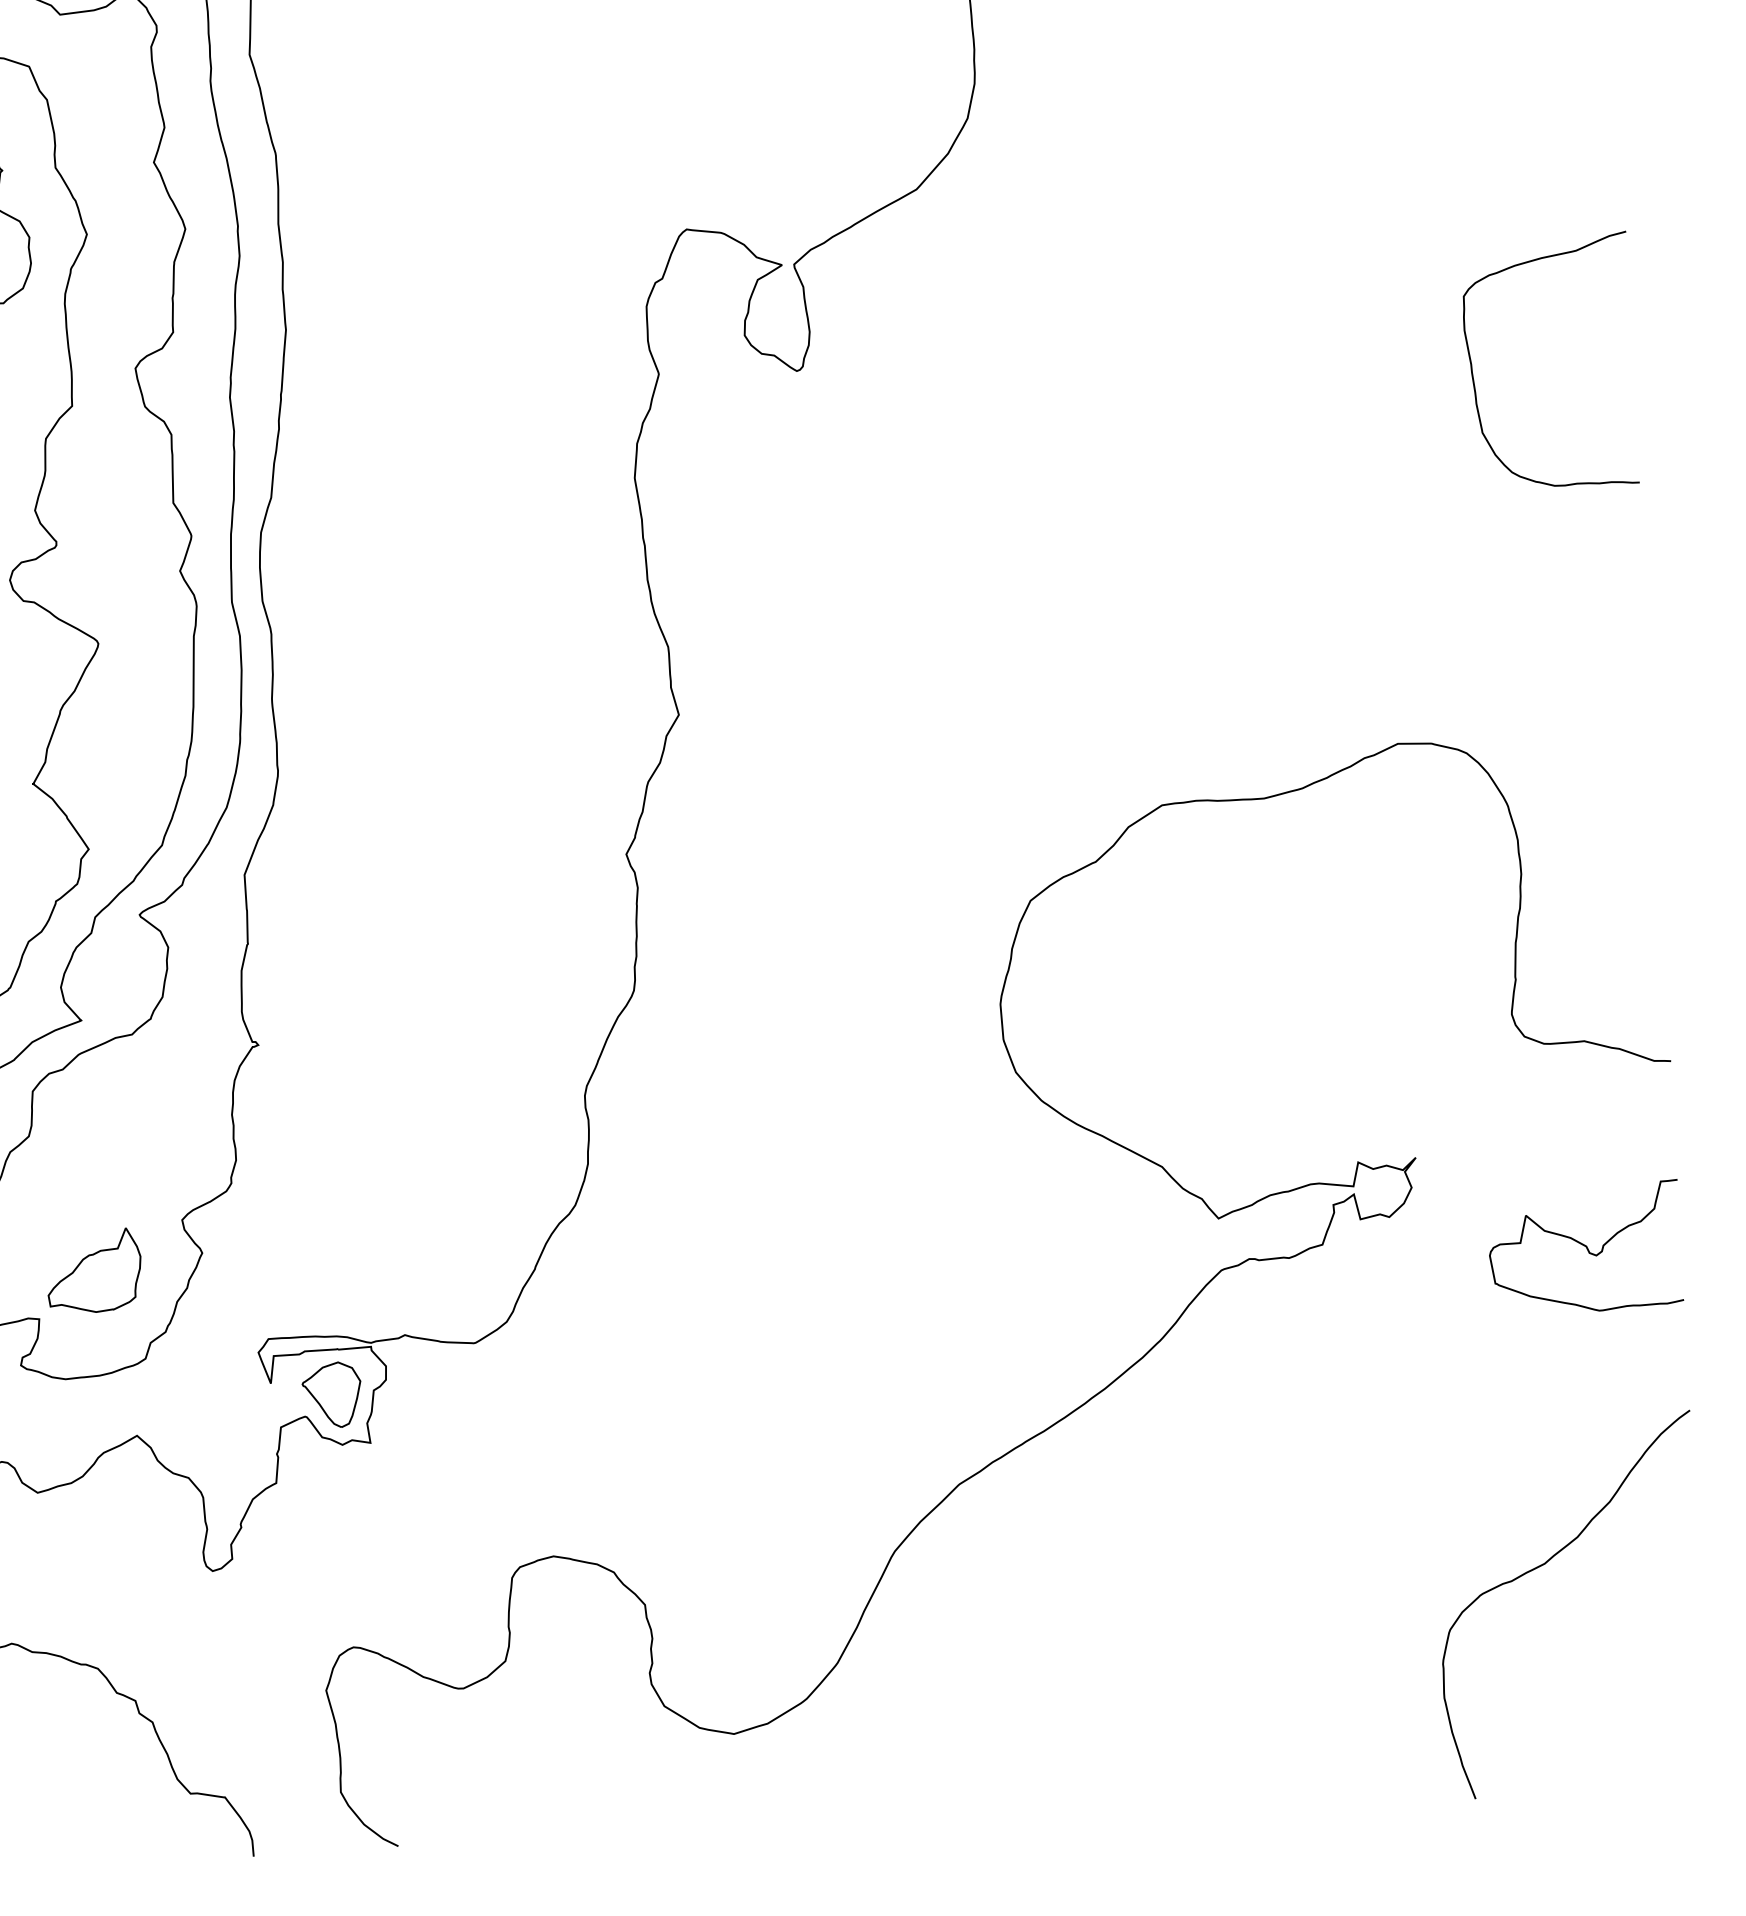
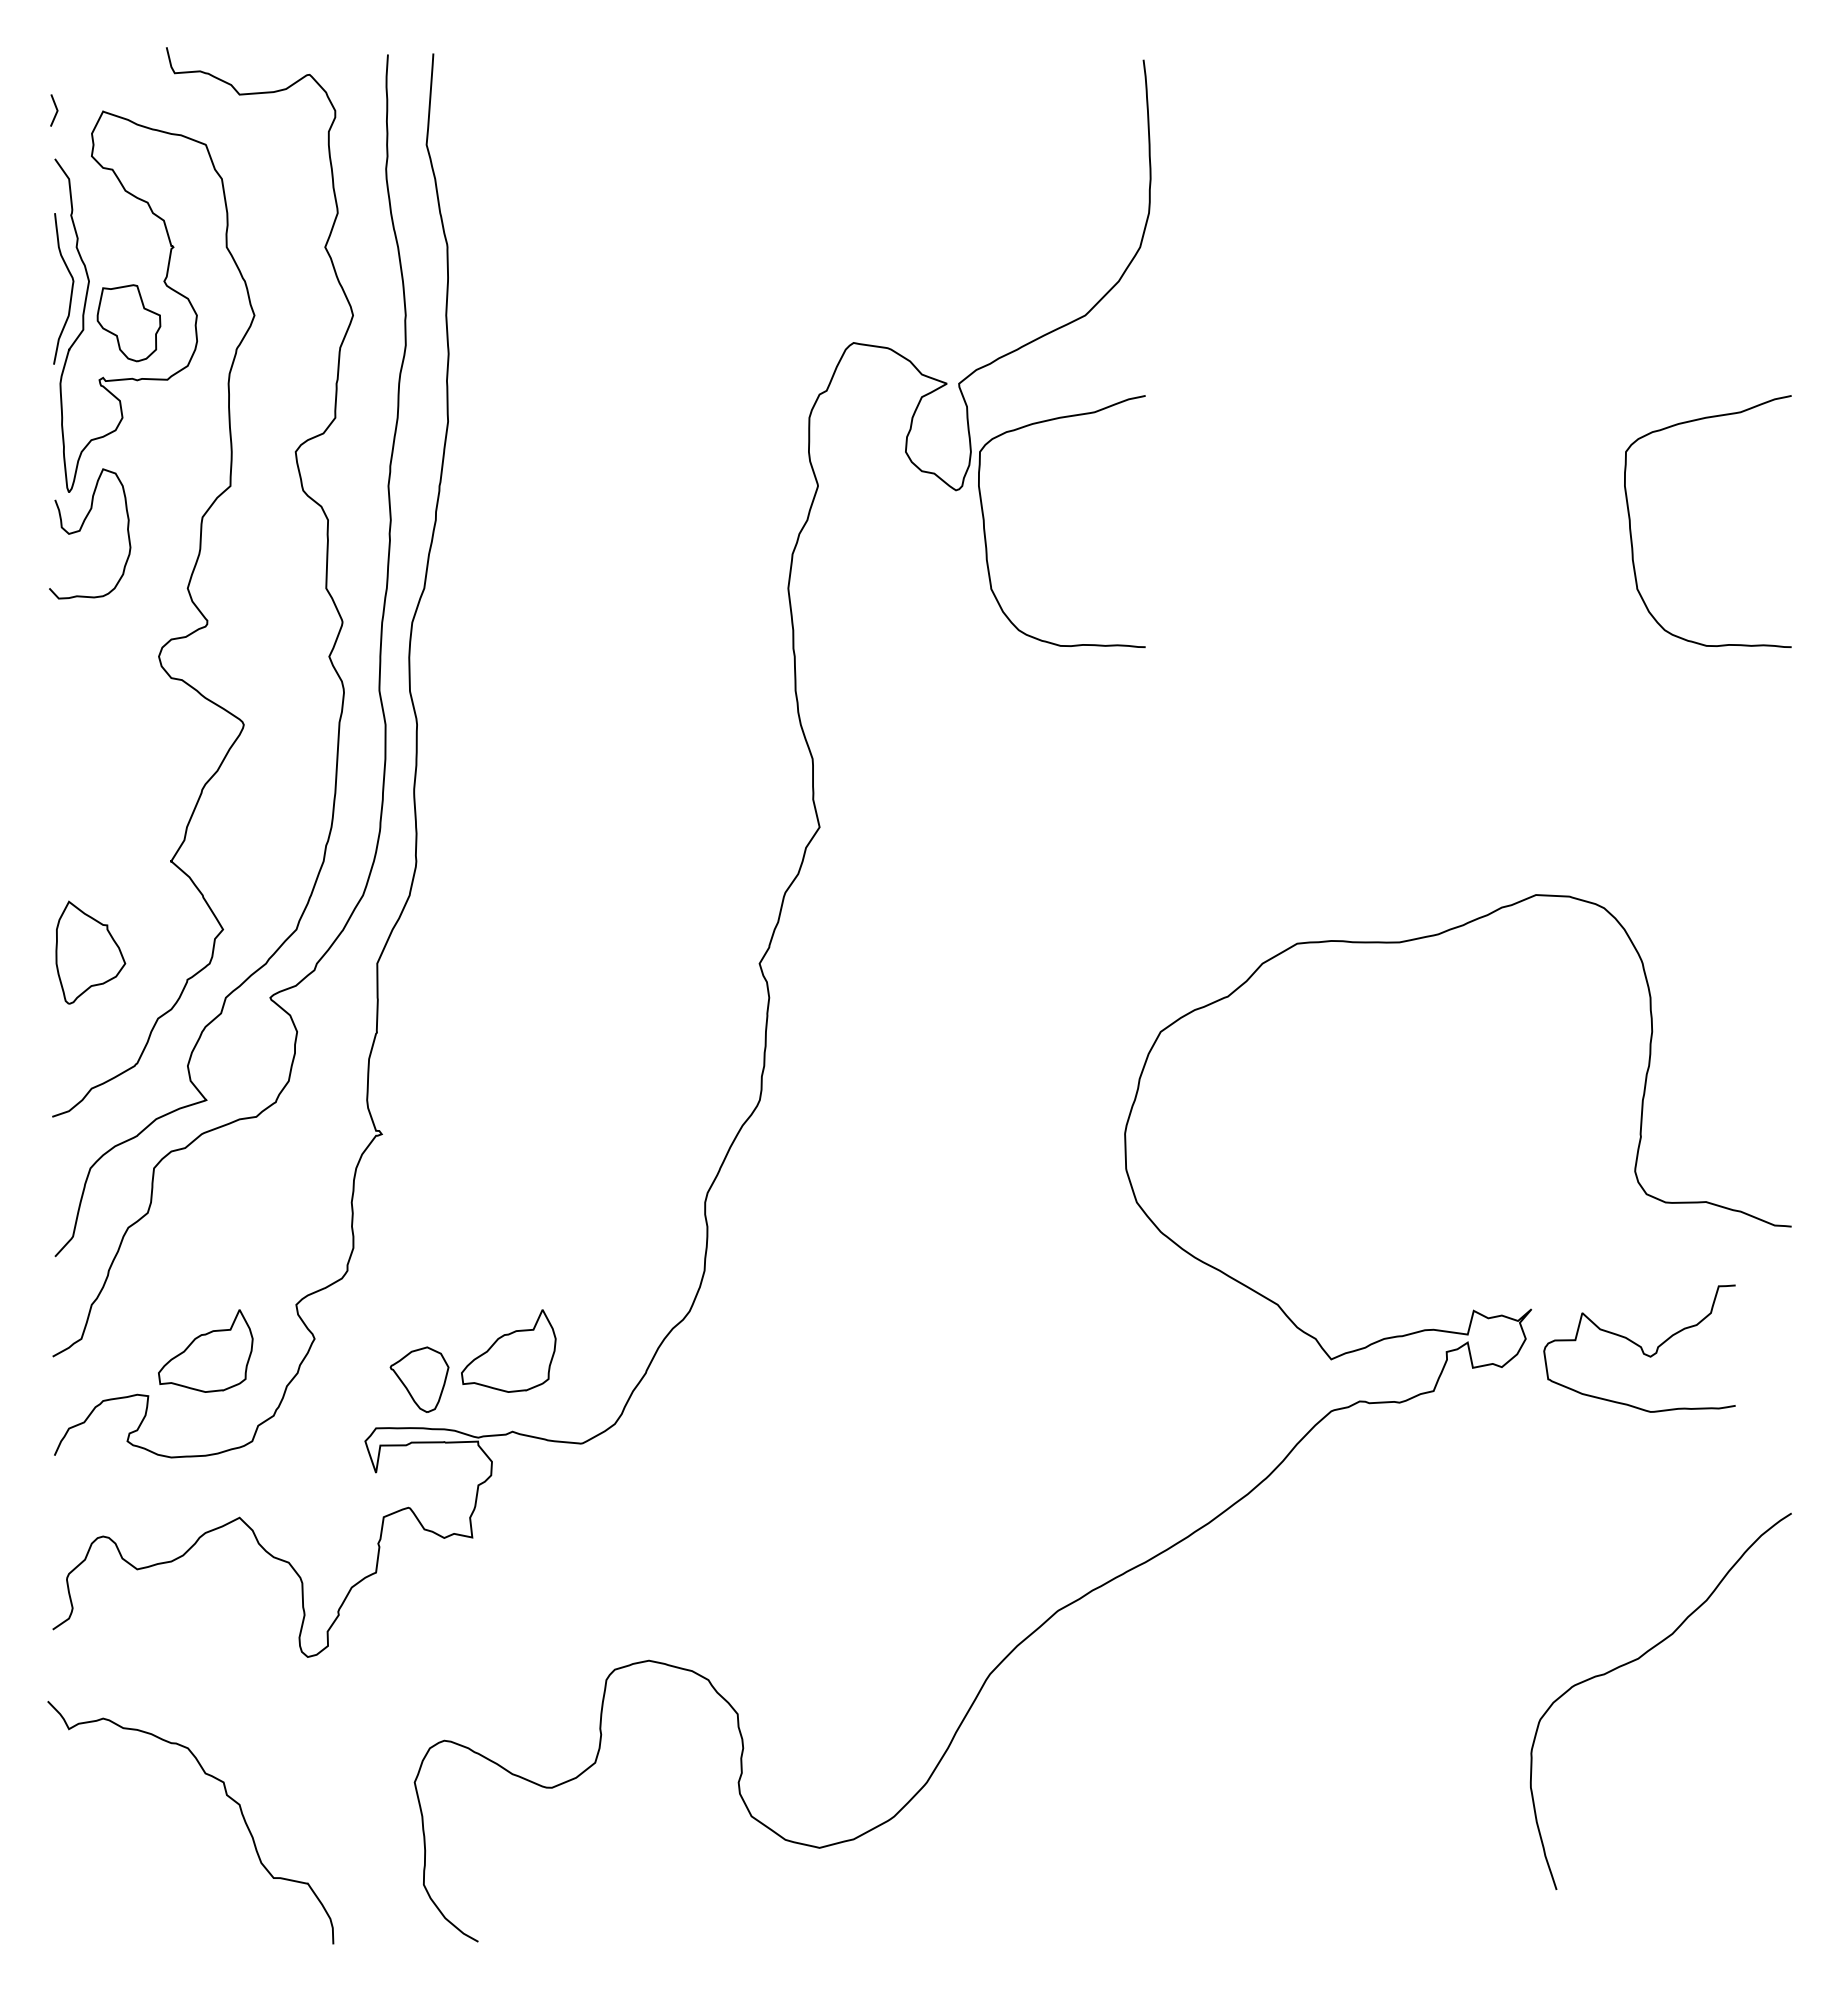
curve: (828, 408) -> (985, 529), added
curve: (1584, 1246) -> (1639, 1347), moved
part: (396, 1254) -> (508, 1350), added
part: (332, 1394) -> (419, 1379), moved
curve: (1546, 1563) -> (1640, 1658), moved

